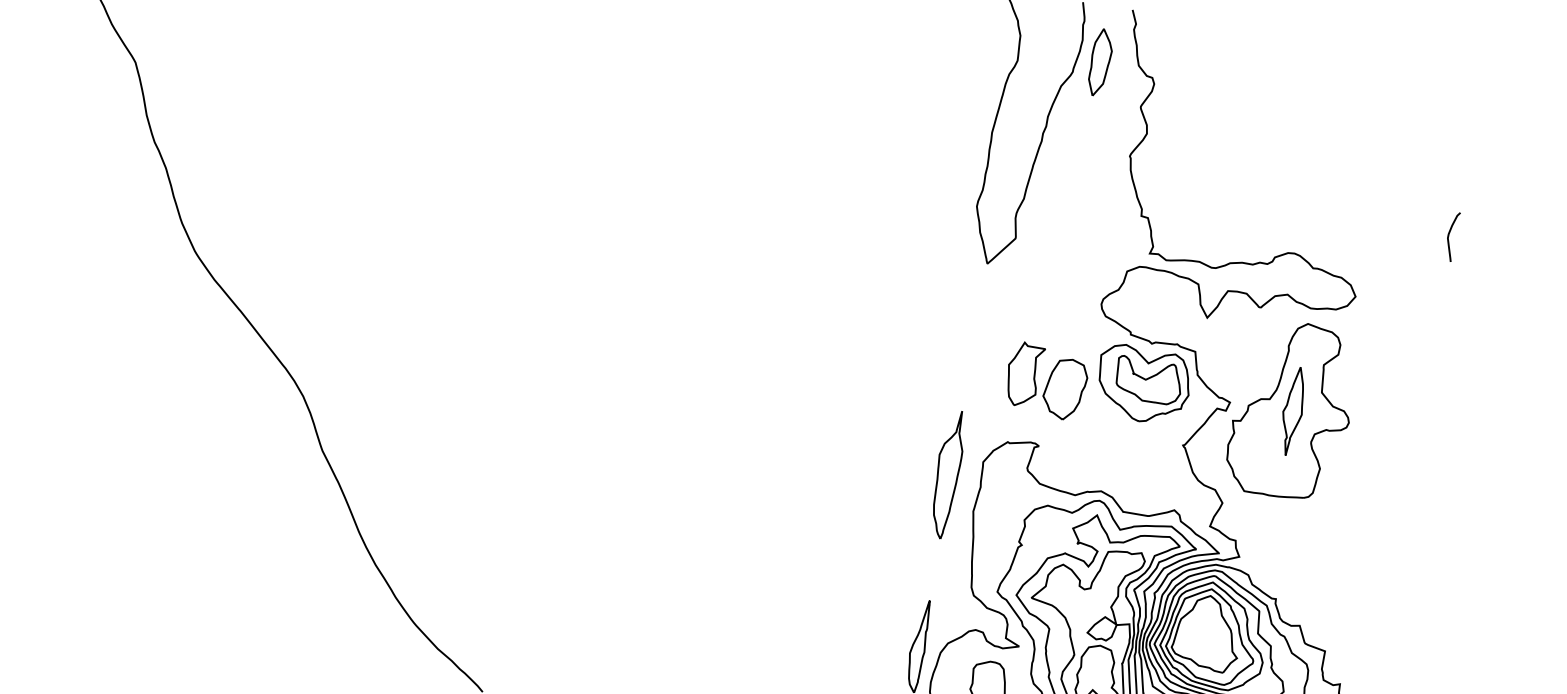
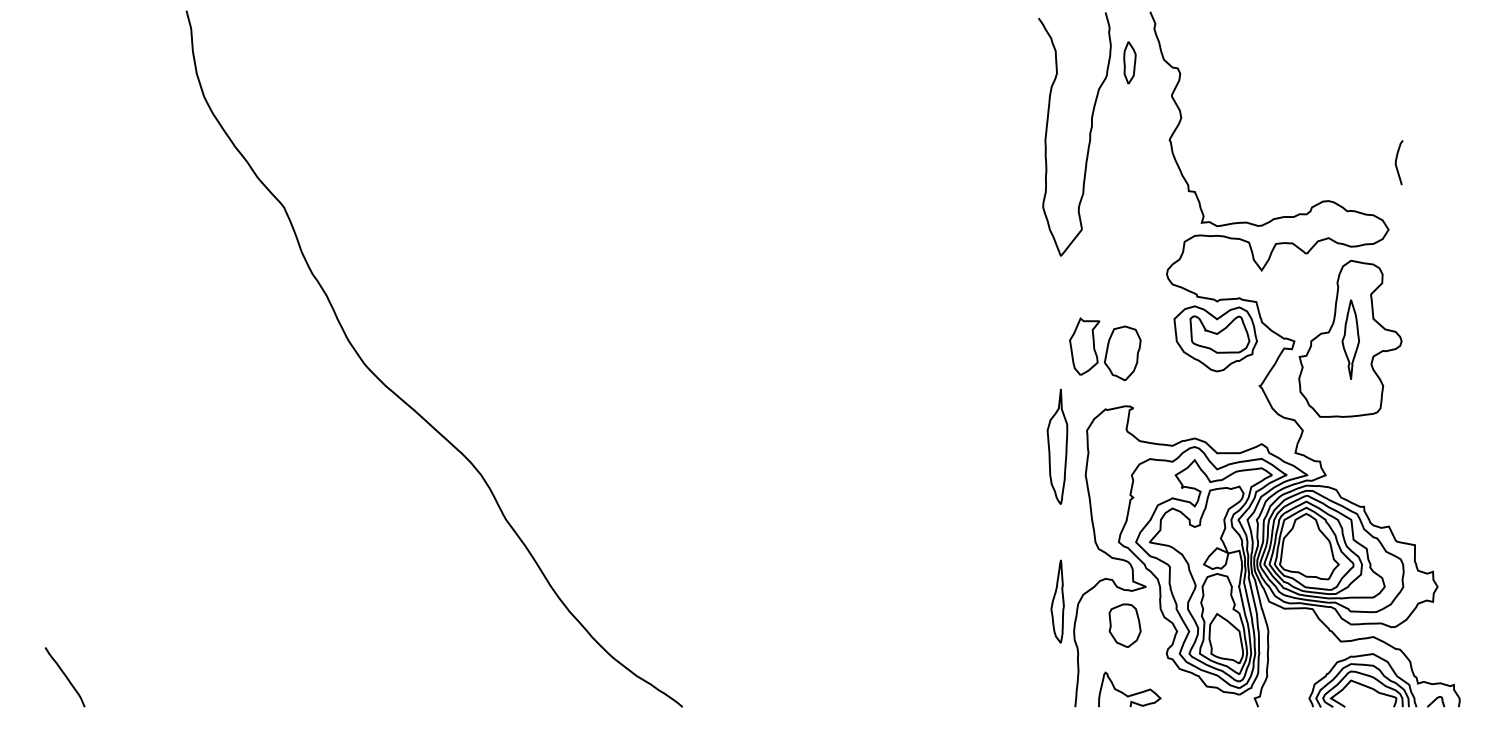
part: (1100, 62) -> (1129, 62), size x0.7
curve: (1449, 235) -> (1396, 162), moved
part: (1046, 381) -> (1105, 349), moved

